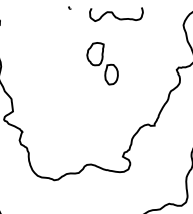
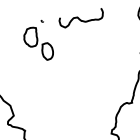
part: (102, 63) -> (38, 43), moved

